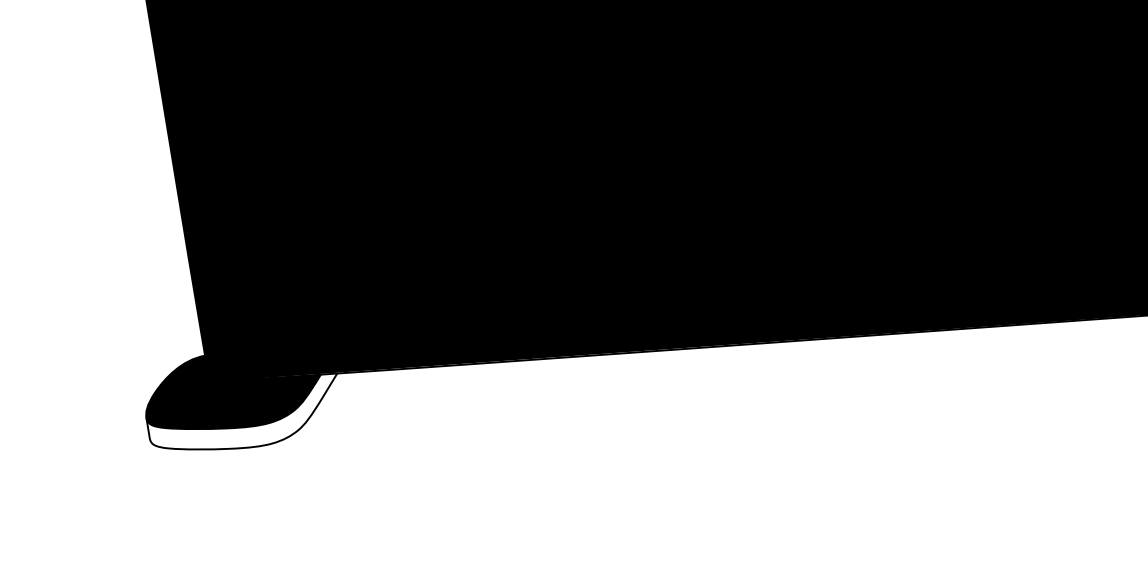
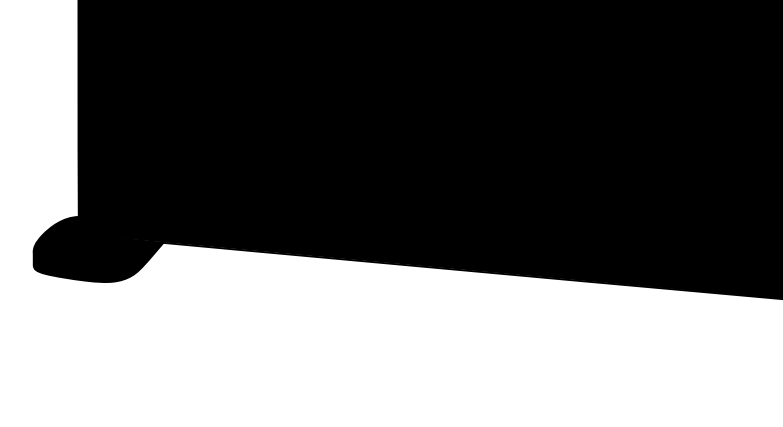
fill: (245, 417) -> (98, 261), added

